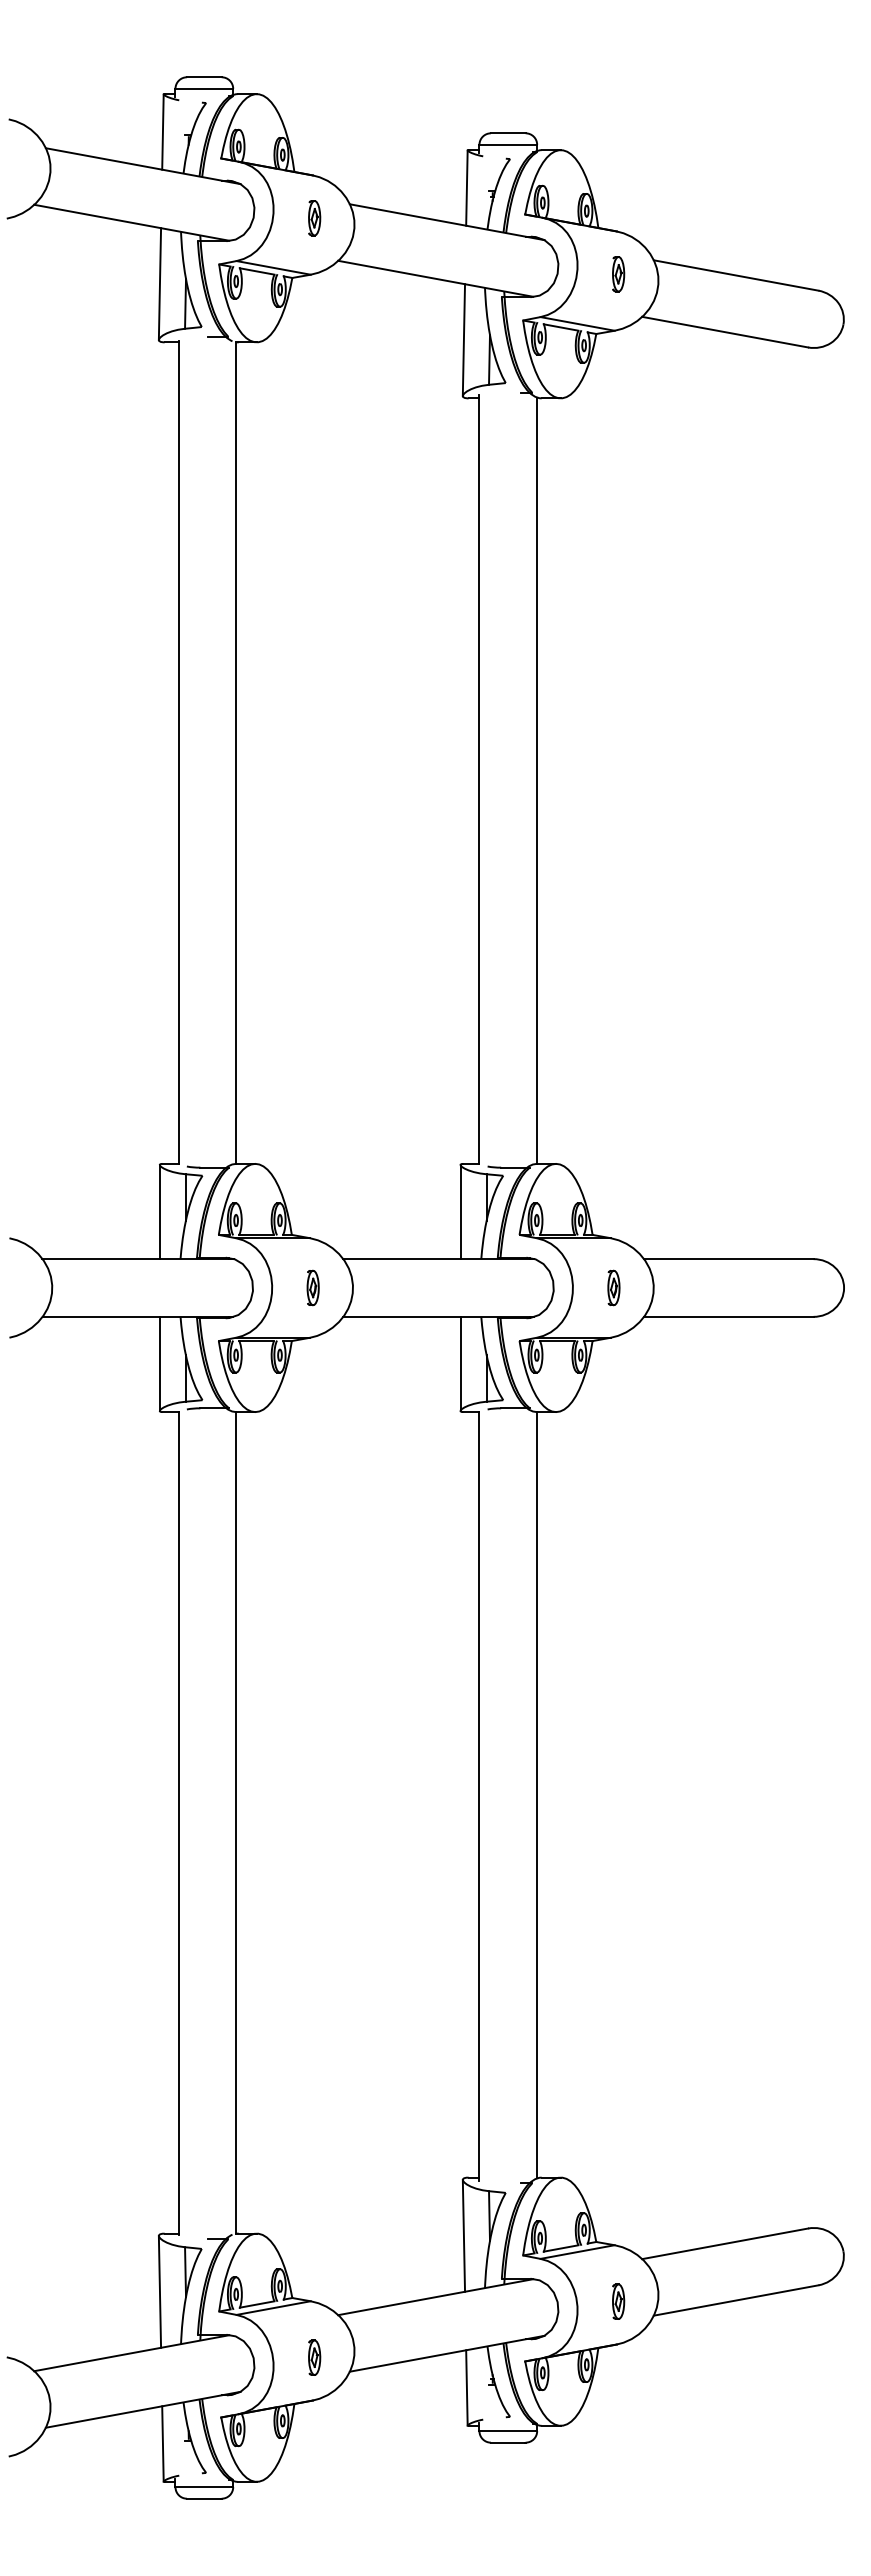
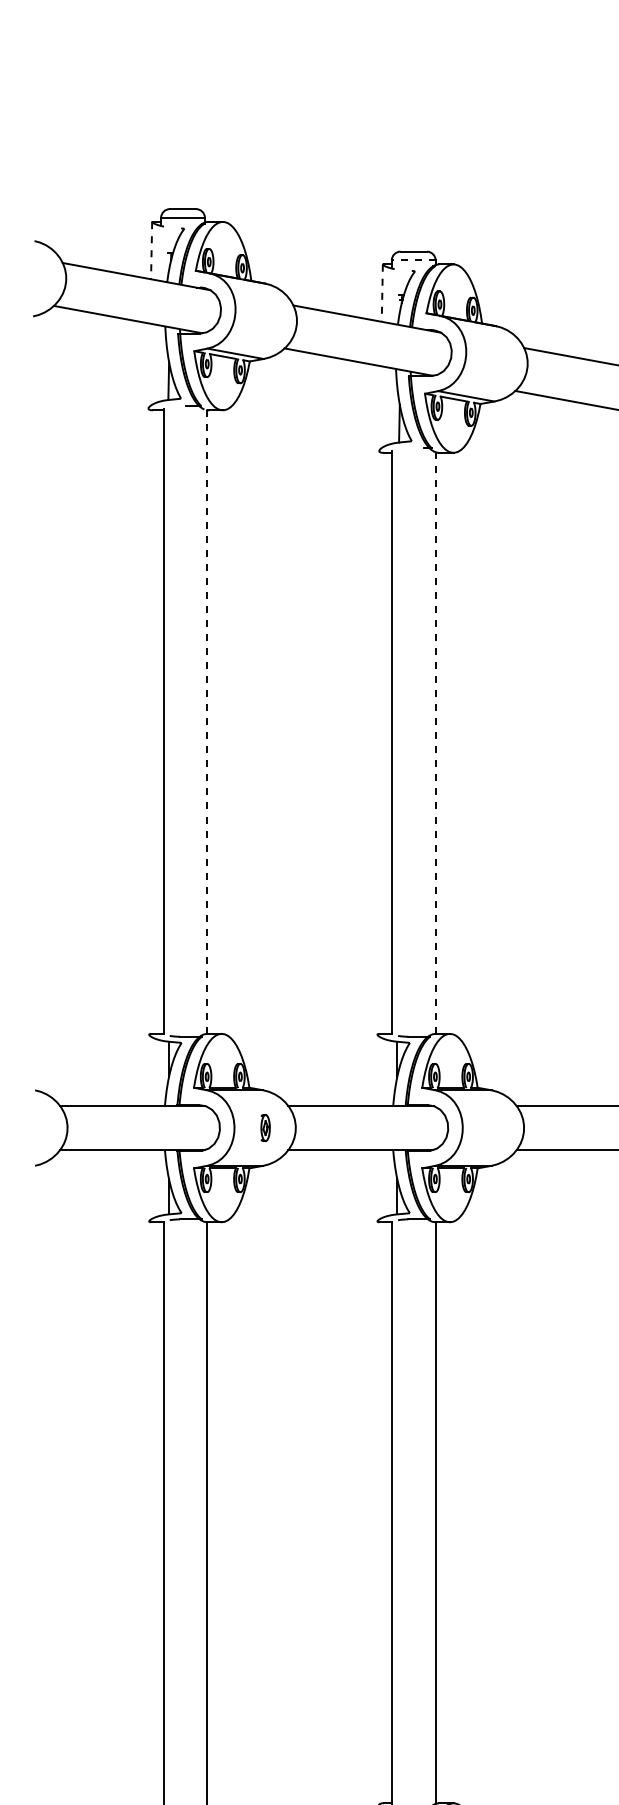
line: (162, 132) -> (151, 251), solid -> dashed
line: (508, 144) -> (413, 260), solid -> dashed
line: (466, 188) -> (381, 293), solid -> dashed
part: (314, 218) -> (266, 316), removed
part: (618, 274) -> (497, 358), removed
line: (159, 283) -> (148, 365), removed
line: (463, 340) -> (379, 408), removed
line: (236, 753) -> (207, 722), solid -> dashed
line: (537, 780) -> (435, 742), solid -> dashed
line: (159, 1212) -> (148, 1070), removed
line: (460, 1212) -> (377, 1070), removed
part: (613, 1287) -> (493, 1127), removed
line: (159, 1363) -> (148, 1185), removed
line: (460, 1363) -> (377, 1185), removed

